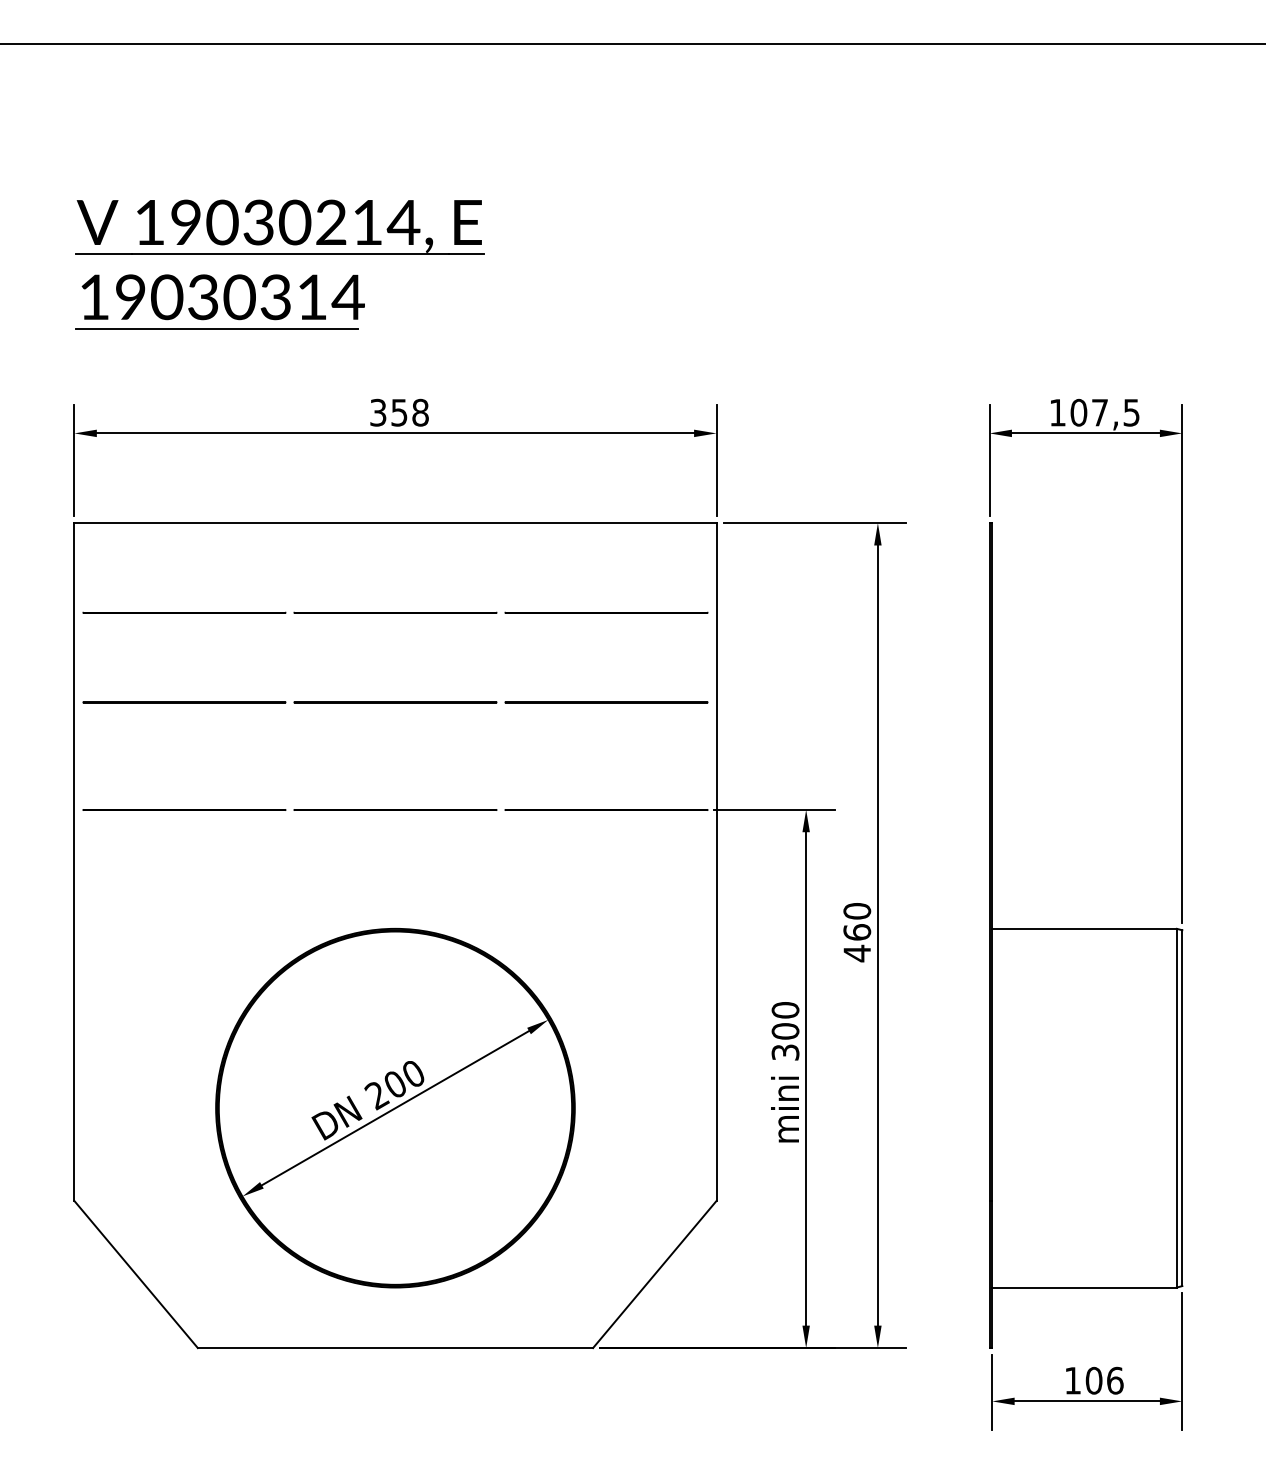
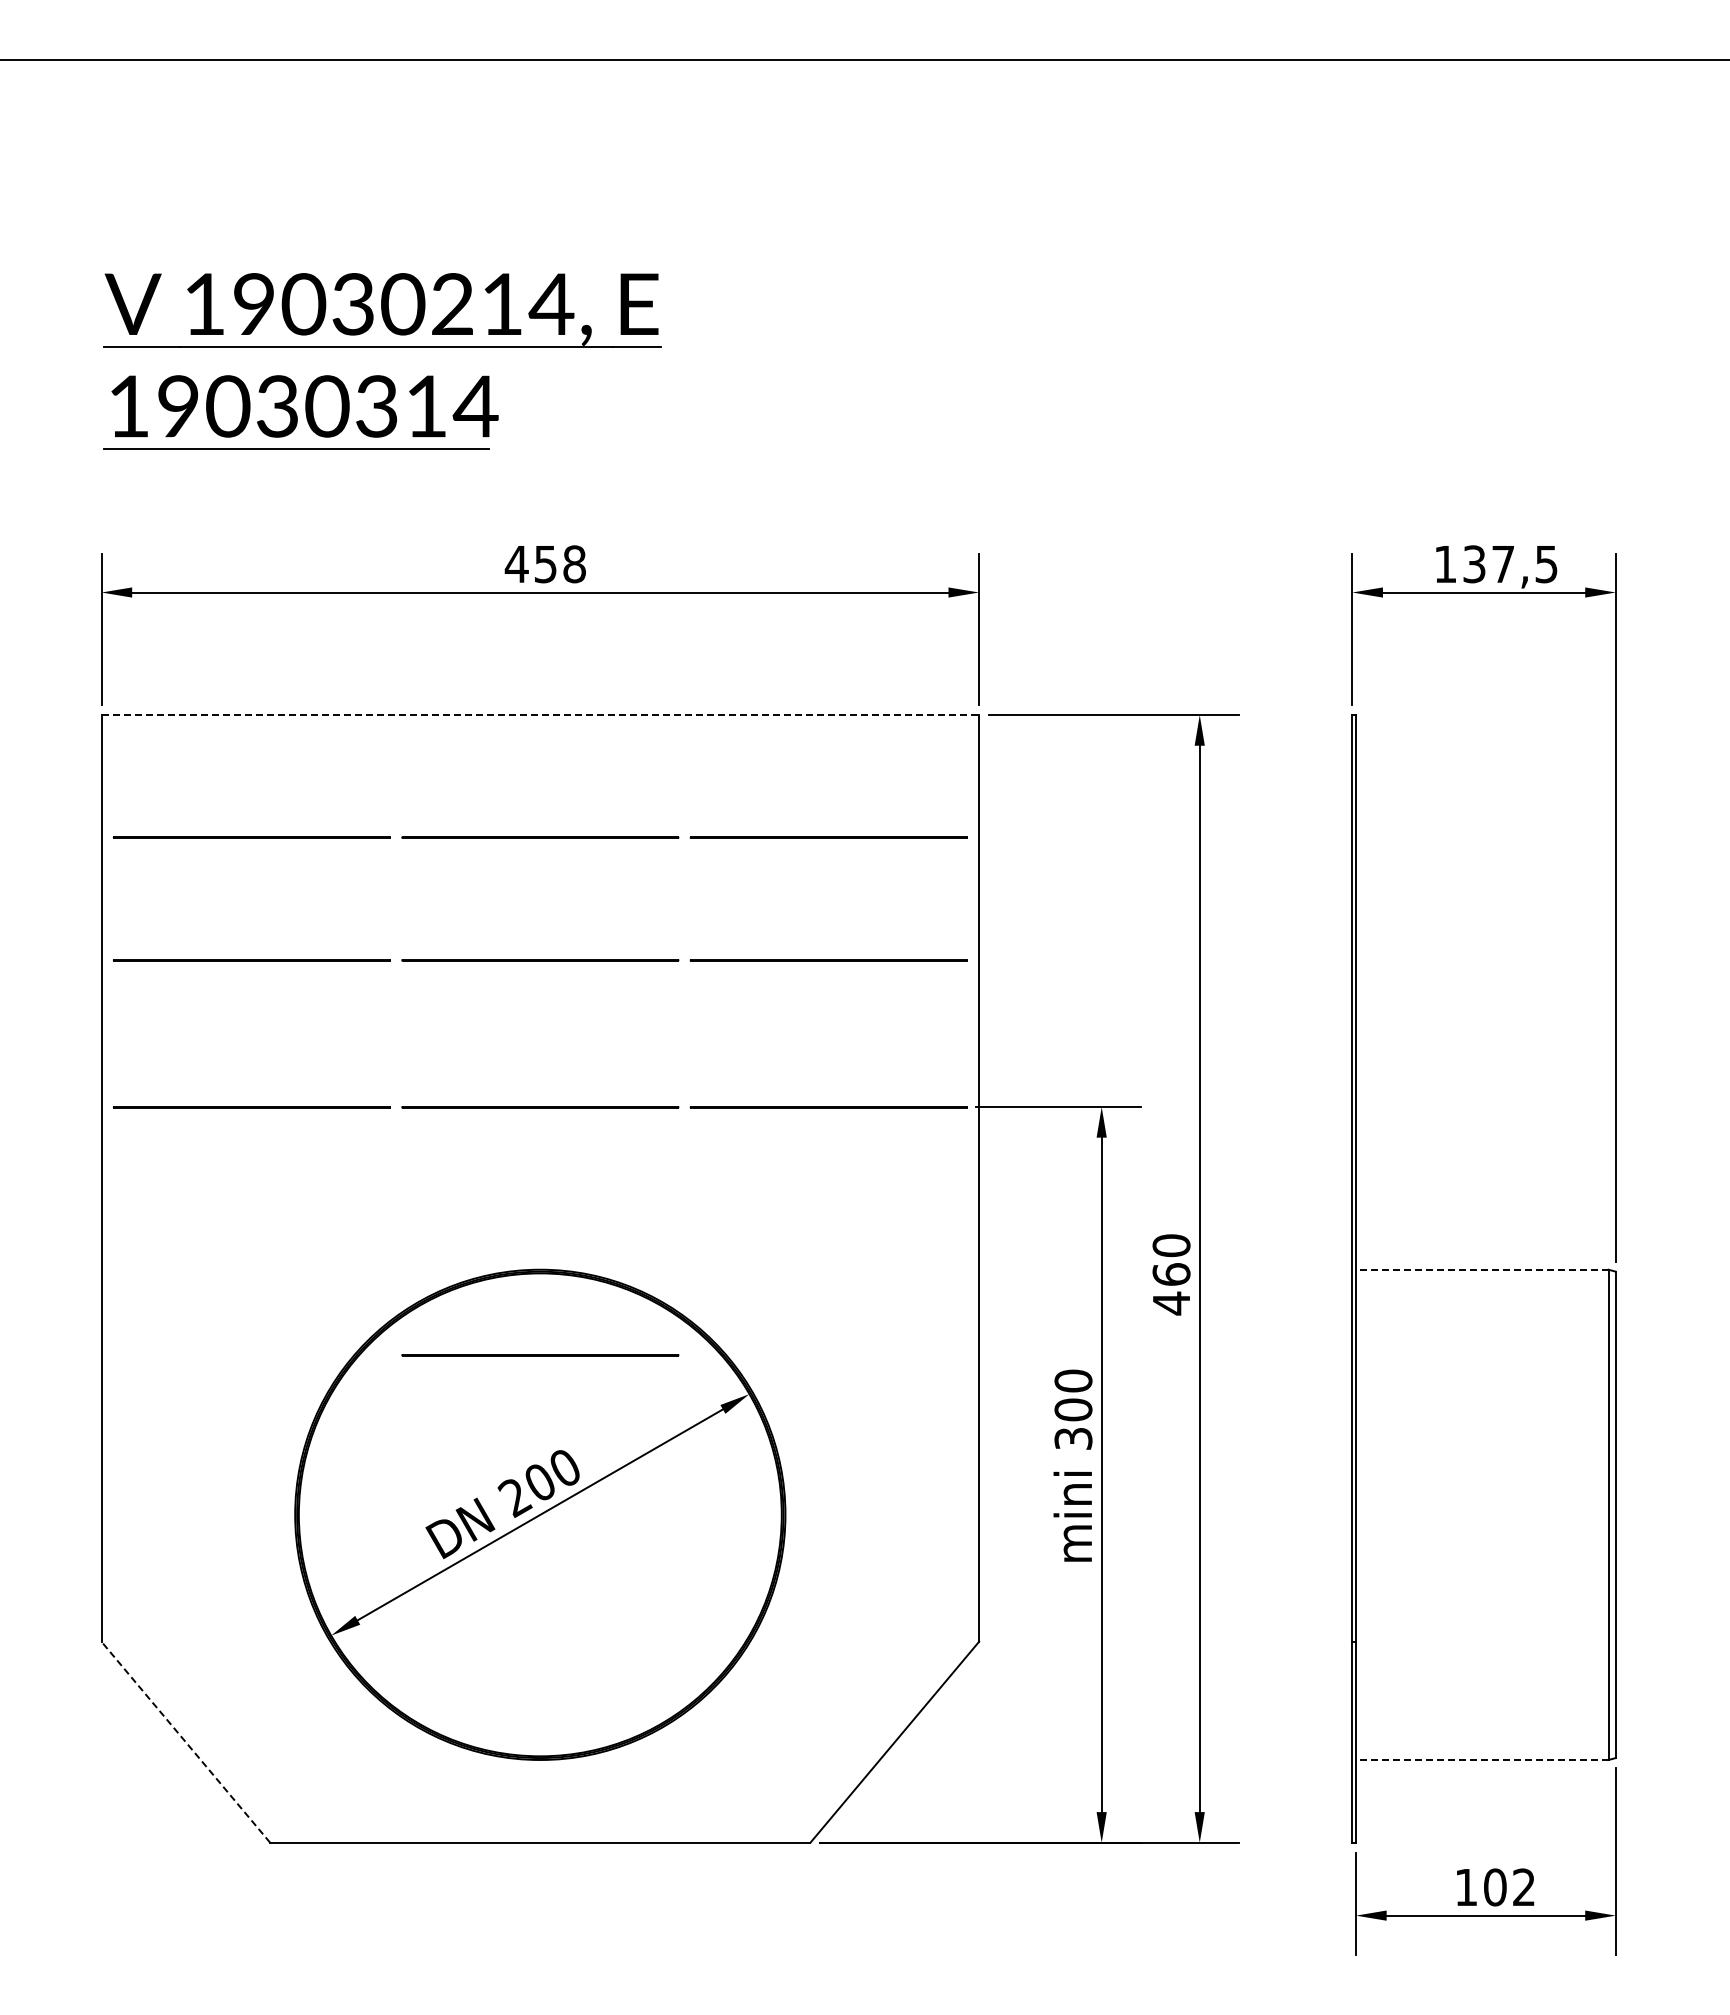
text: (378, 412) -> (516, 564), 358 -> 458
text: (1078, 412) -> (1474, 564), 107,5 -> 137,5
line: (395, 523) -> (540, 715), solid -> dashed
line: (1084, 928) -> (1481, 1269), solid -> dashed
line: (395, 991) -> (540, 1355), added
line: (135, 1273) -> (185, 1741), solid -> dashed
line: (1084, 1287) -> (1481, 1760), solid -> dashed
text: (1115, 1380) -> (1524, 1887), 106 -> 102

